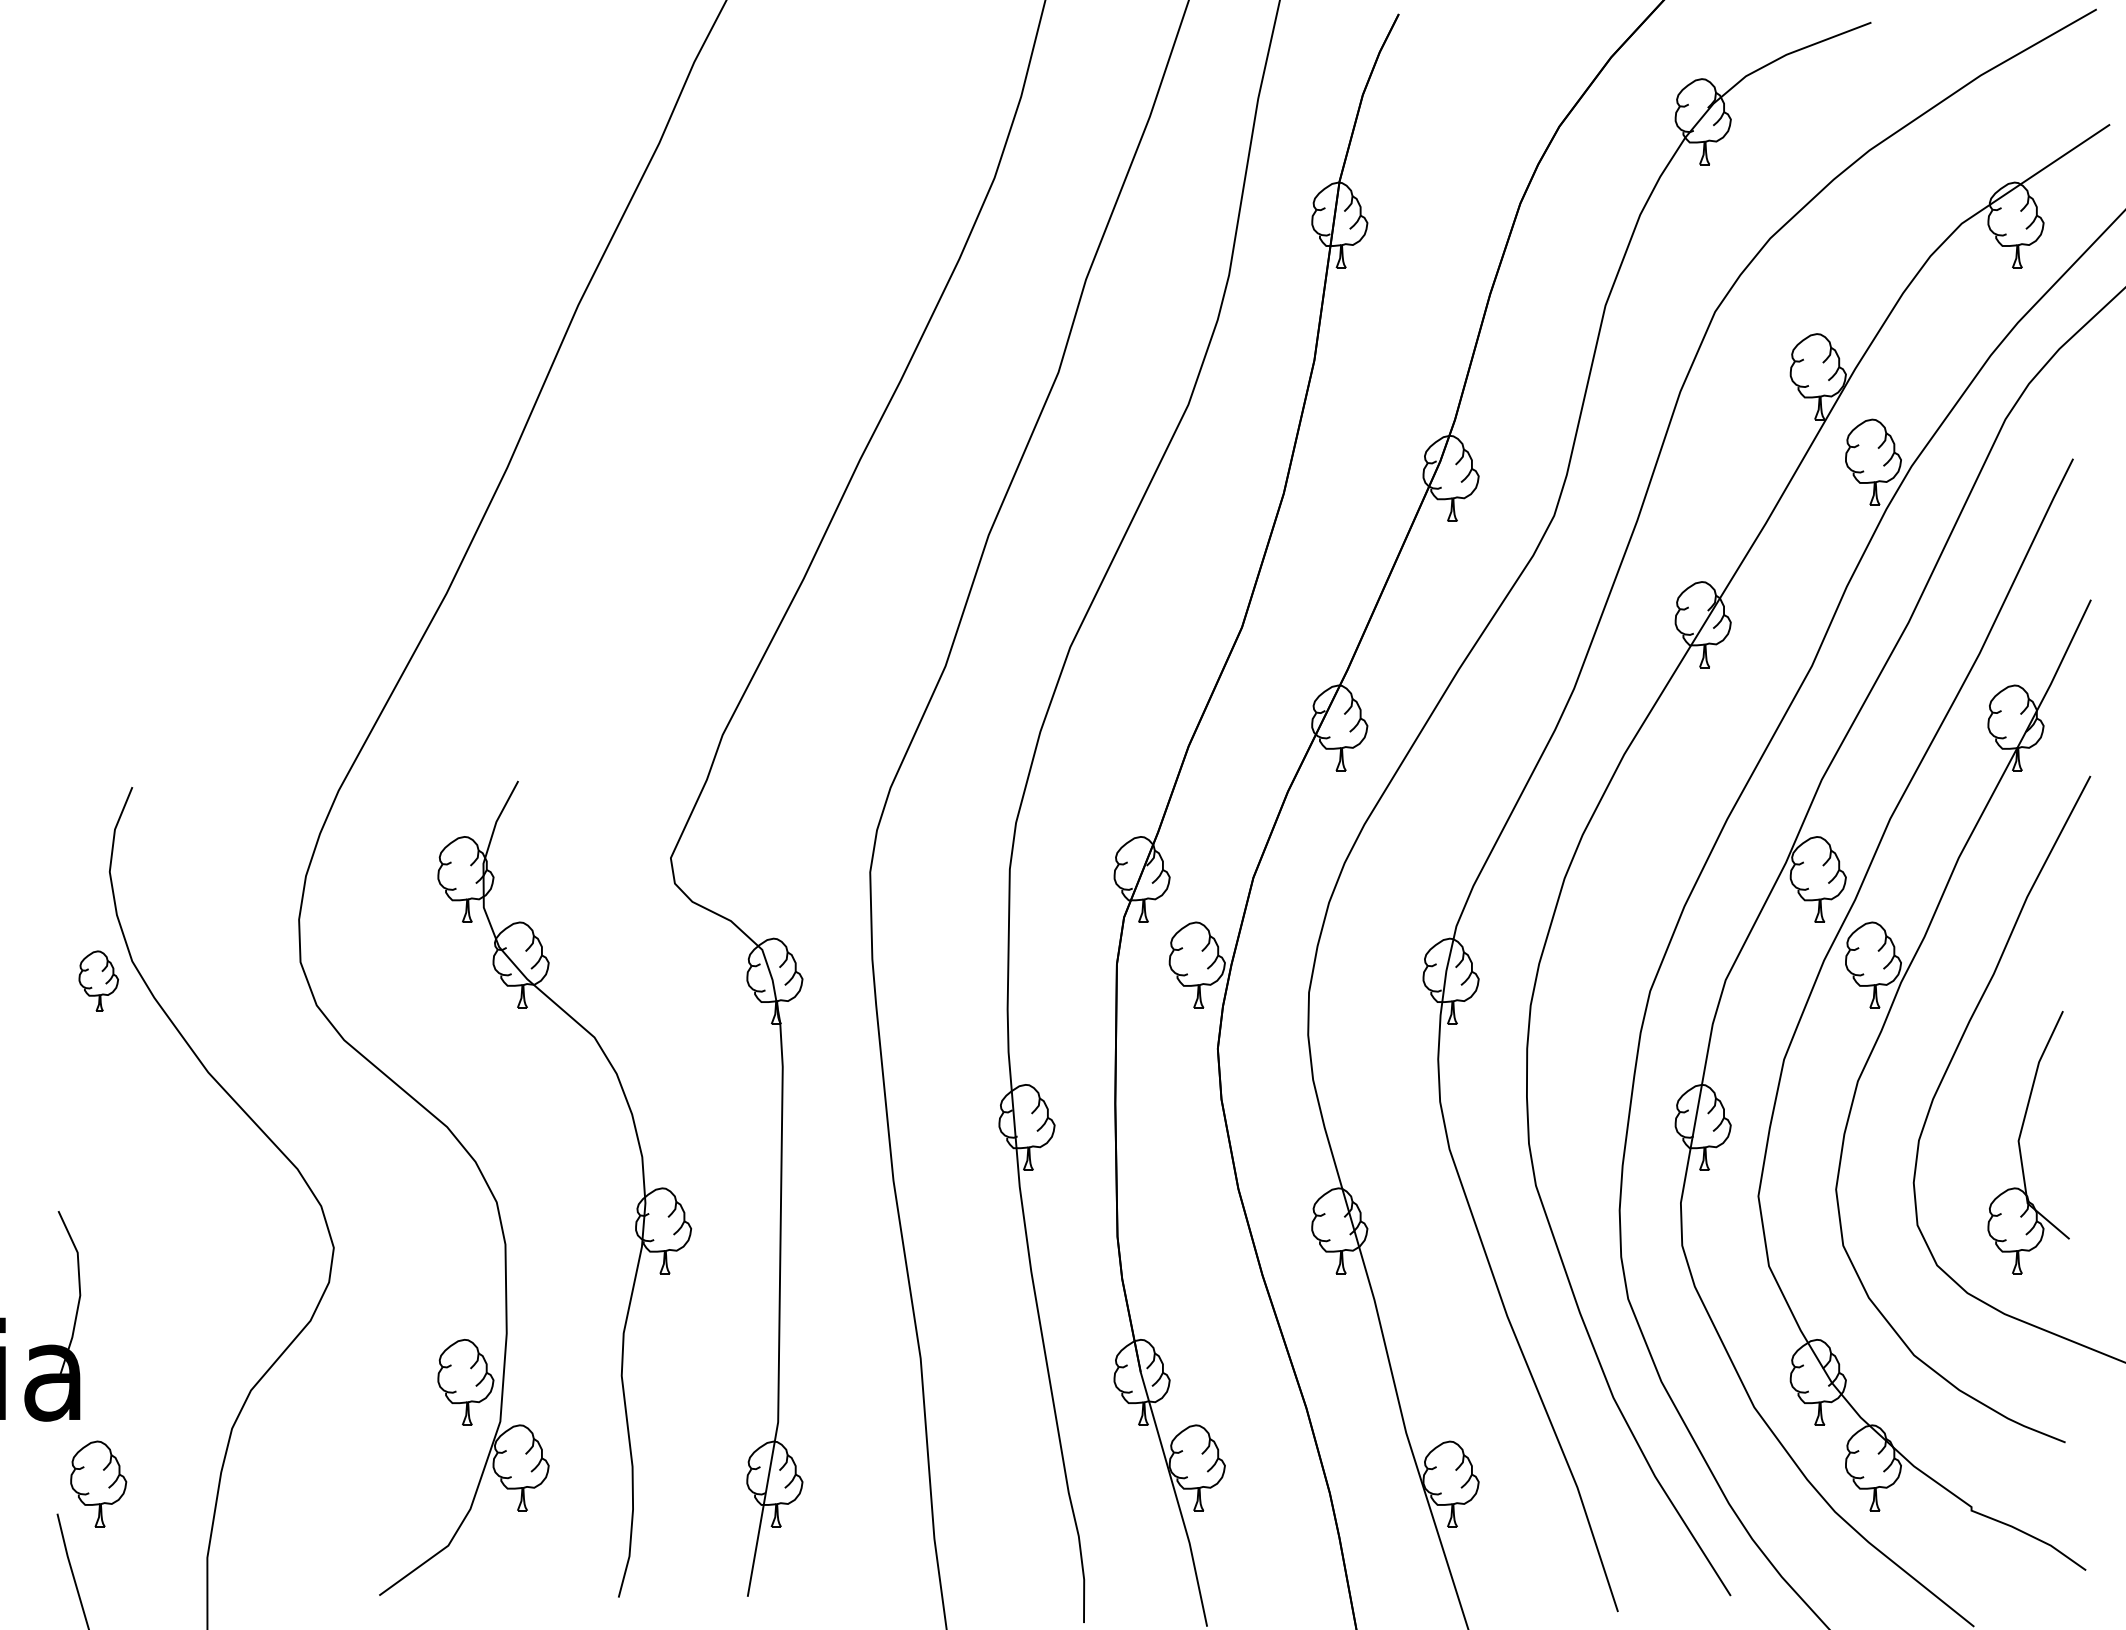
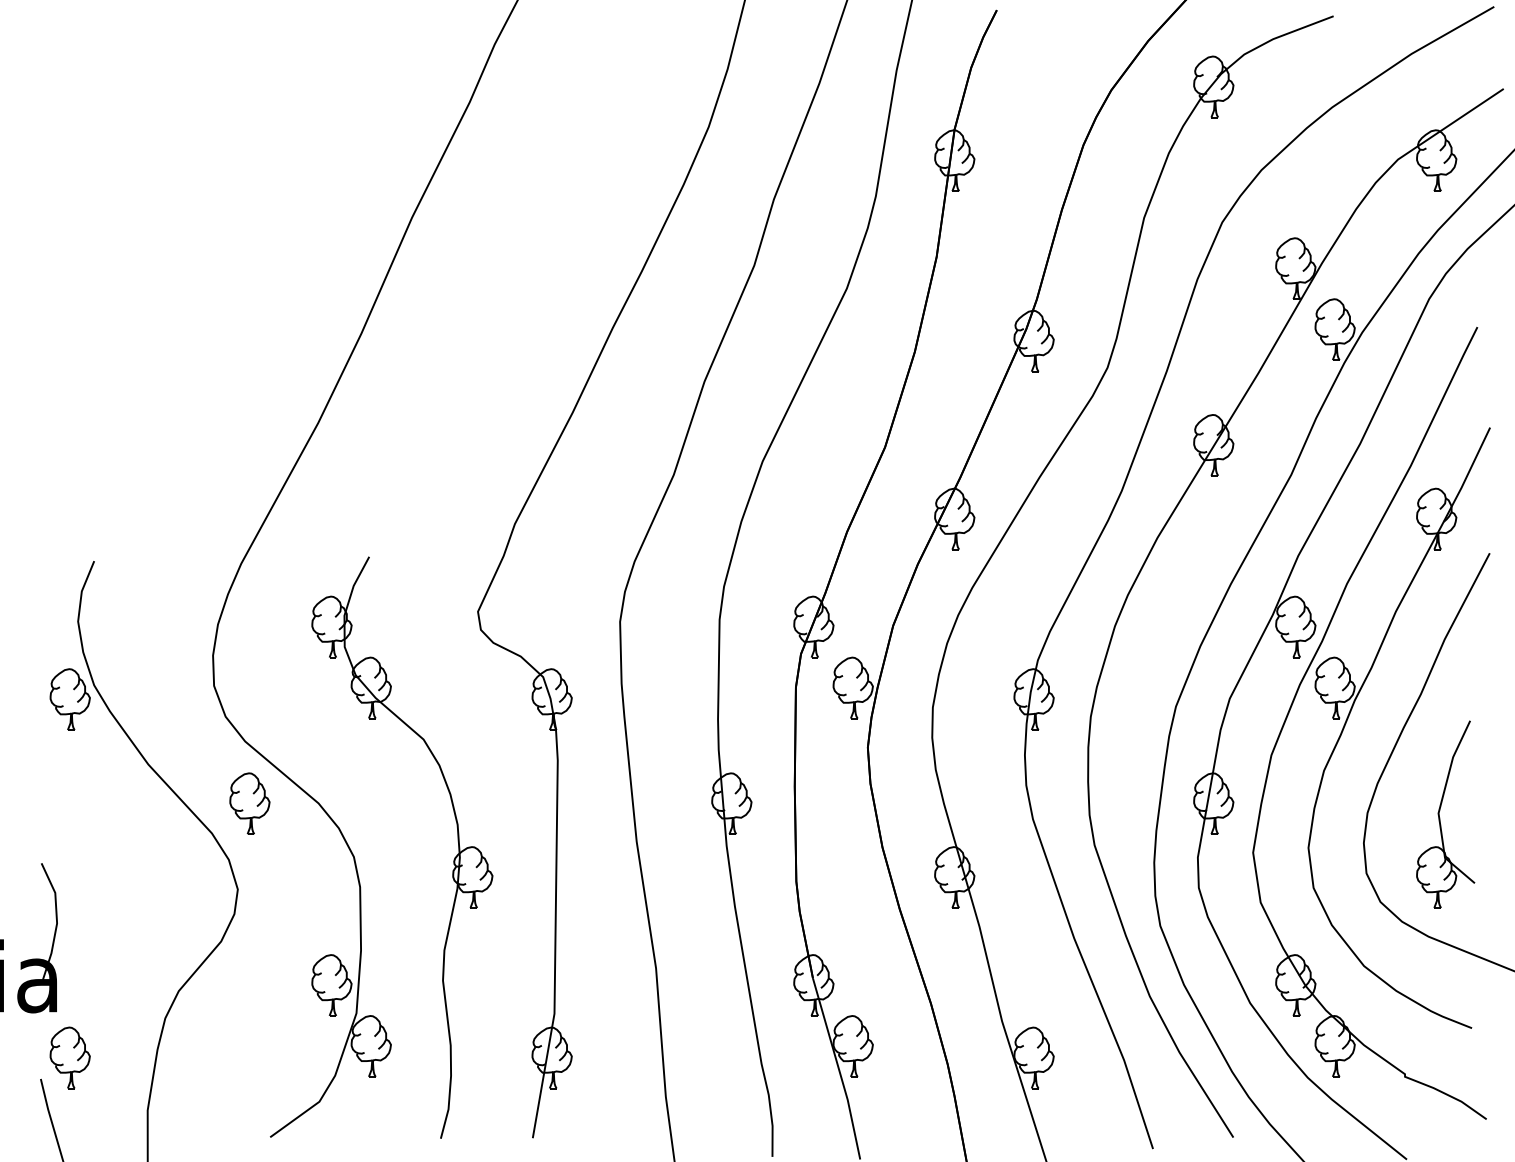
part: (98, 980) -> (70, 698), size x1.43
part: (350, 1127) -> (249, 803), added

